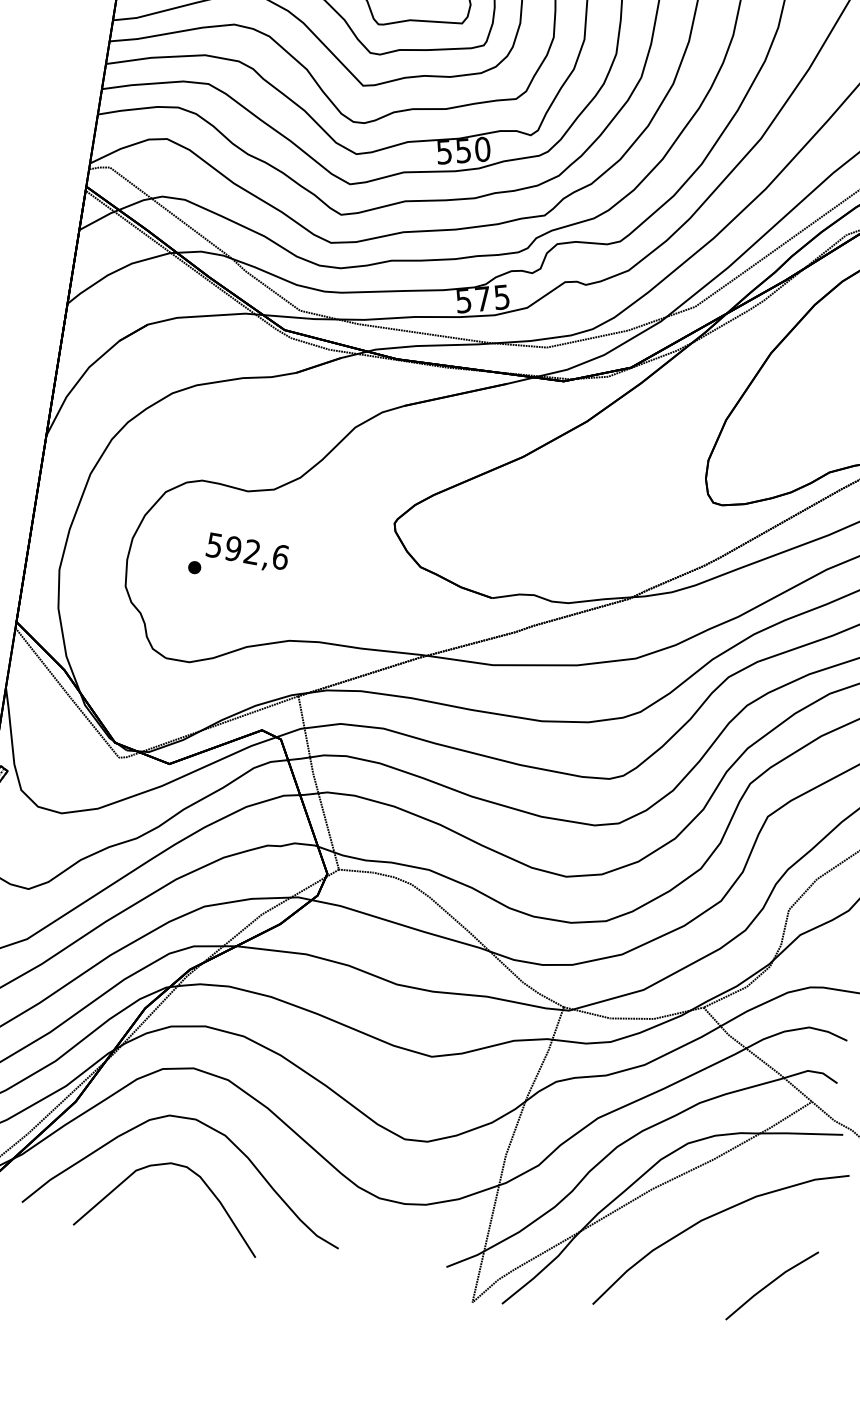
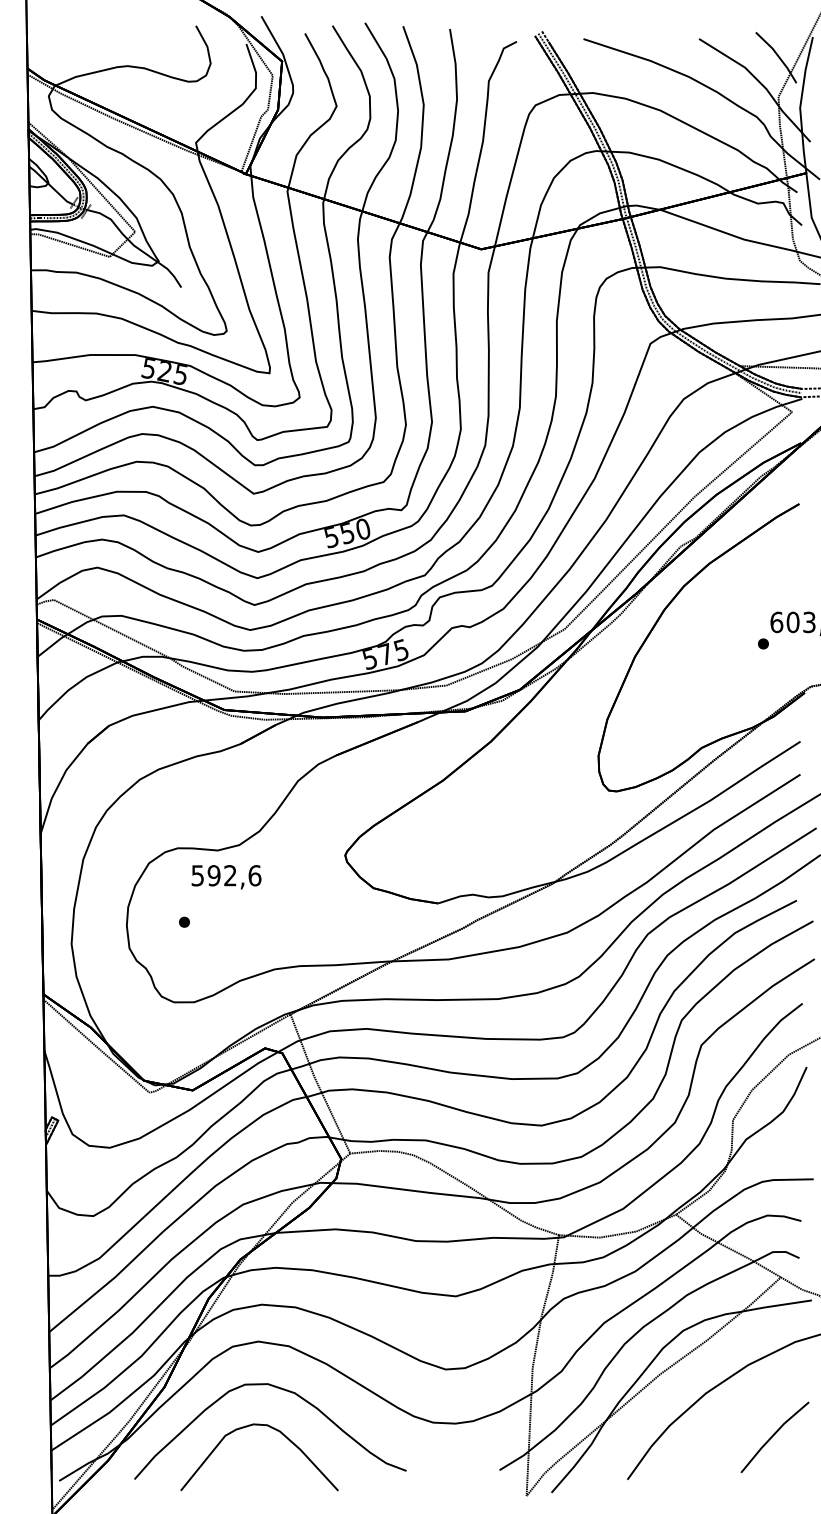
text: (247, 553) -> (226, 877), moved

